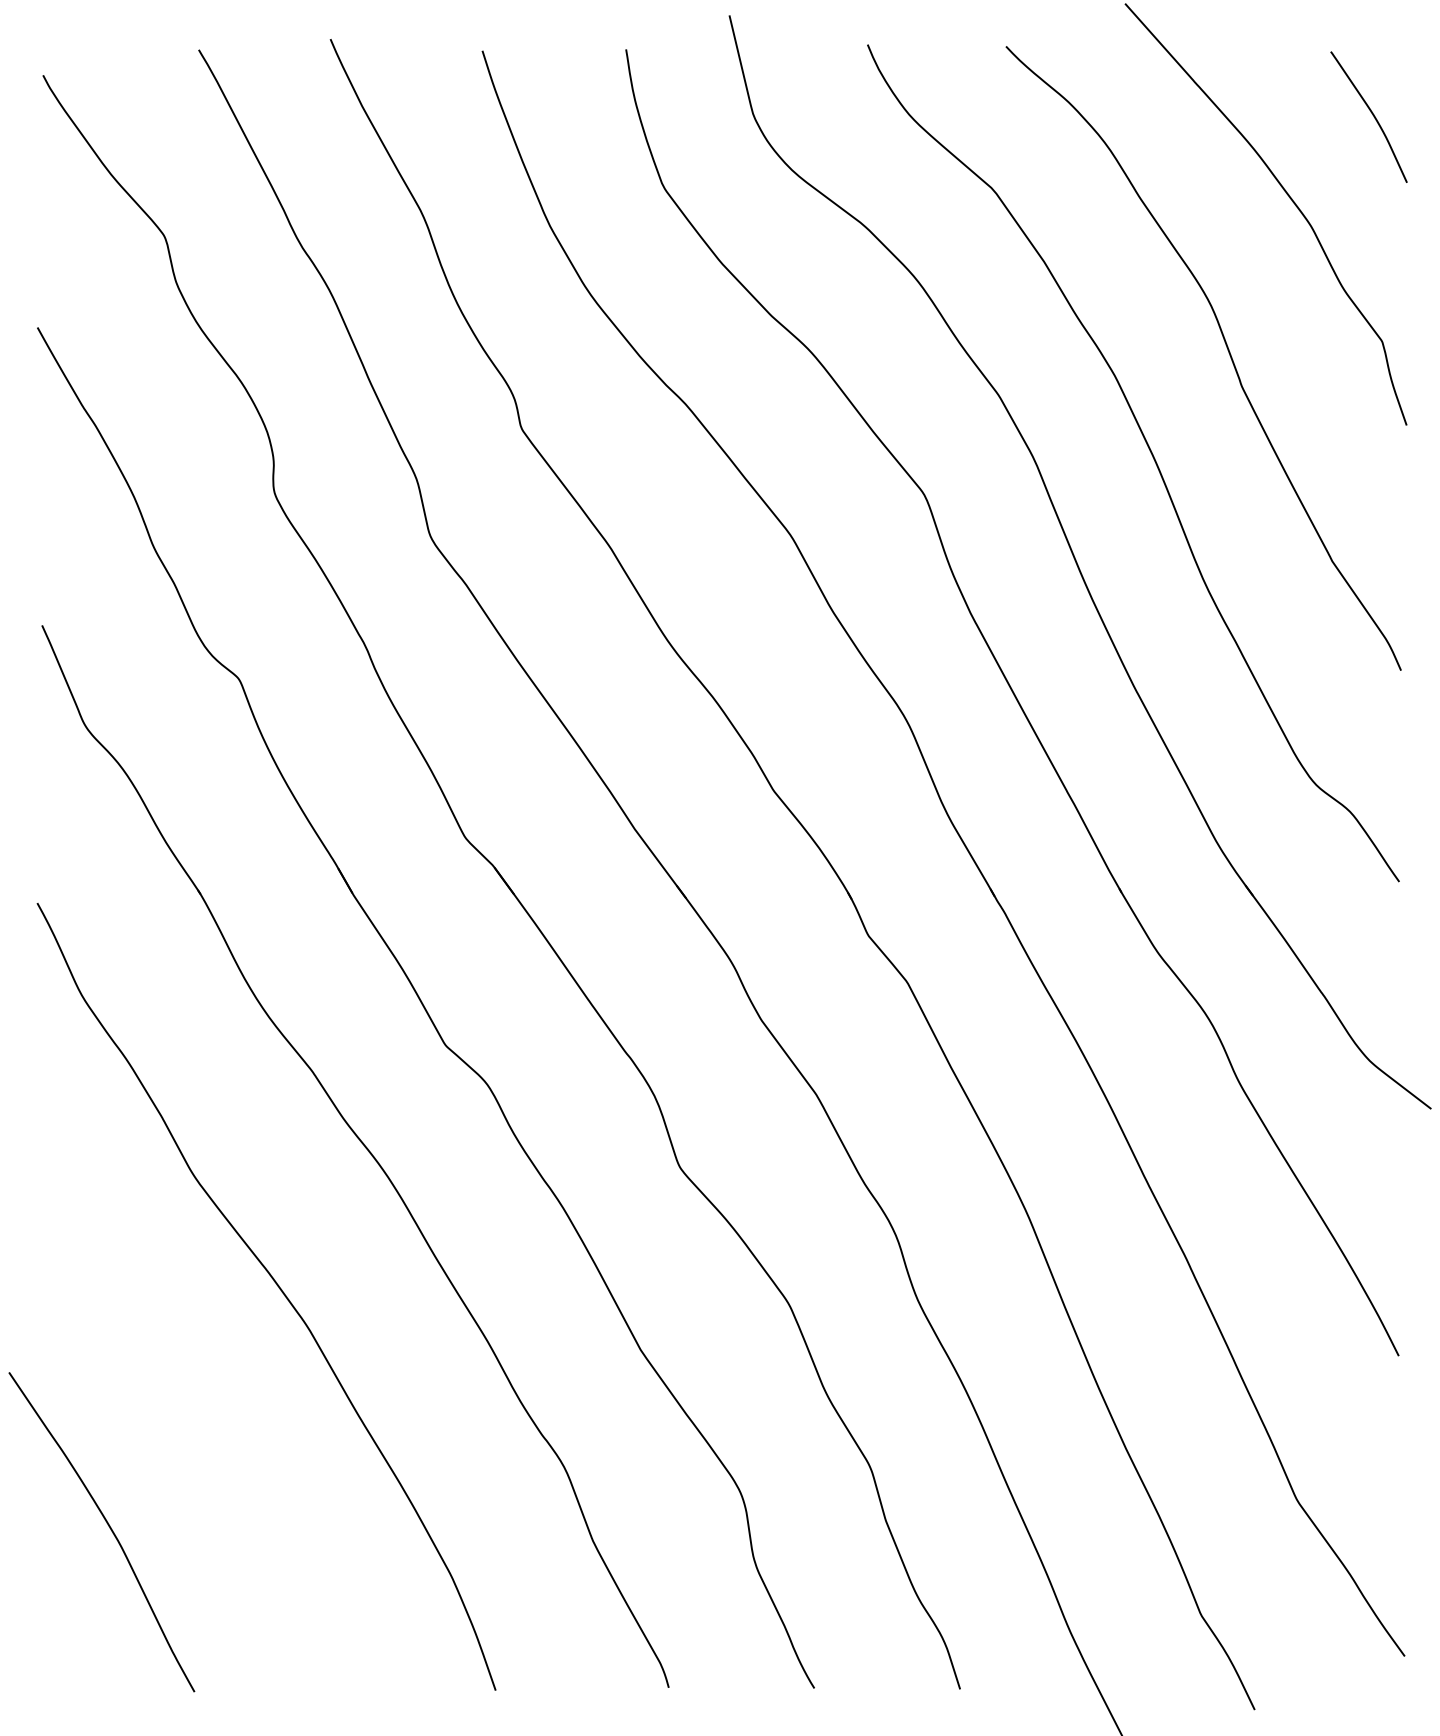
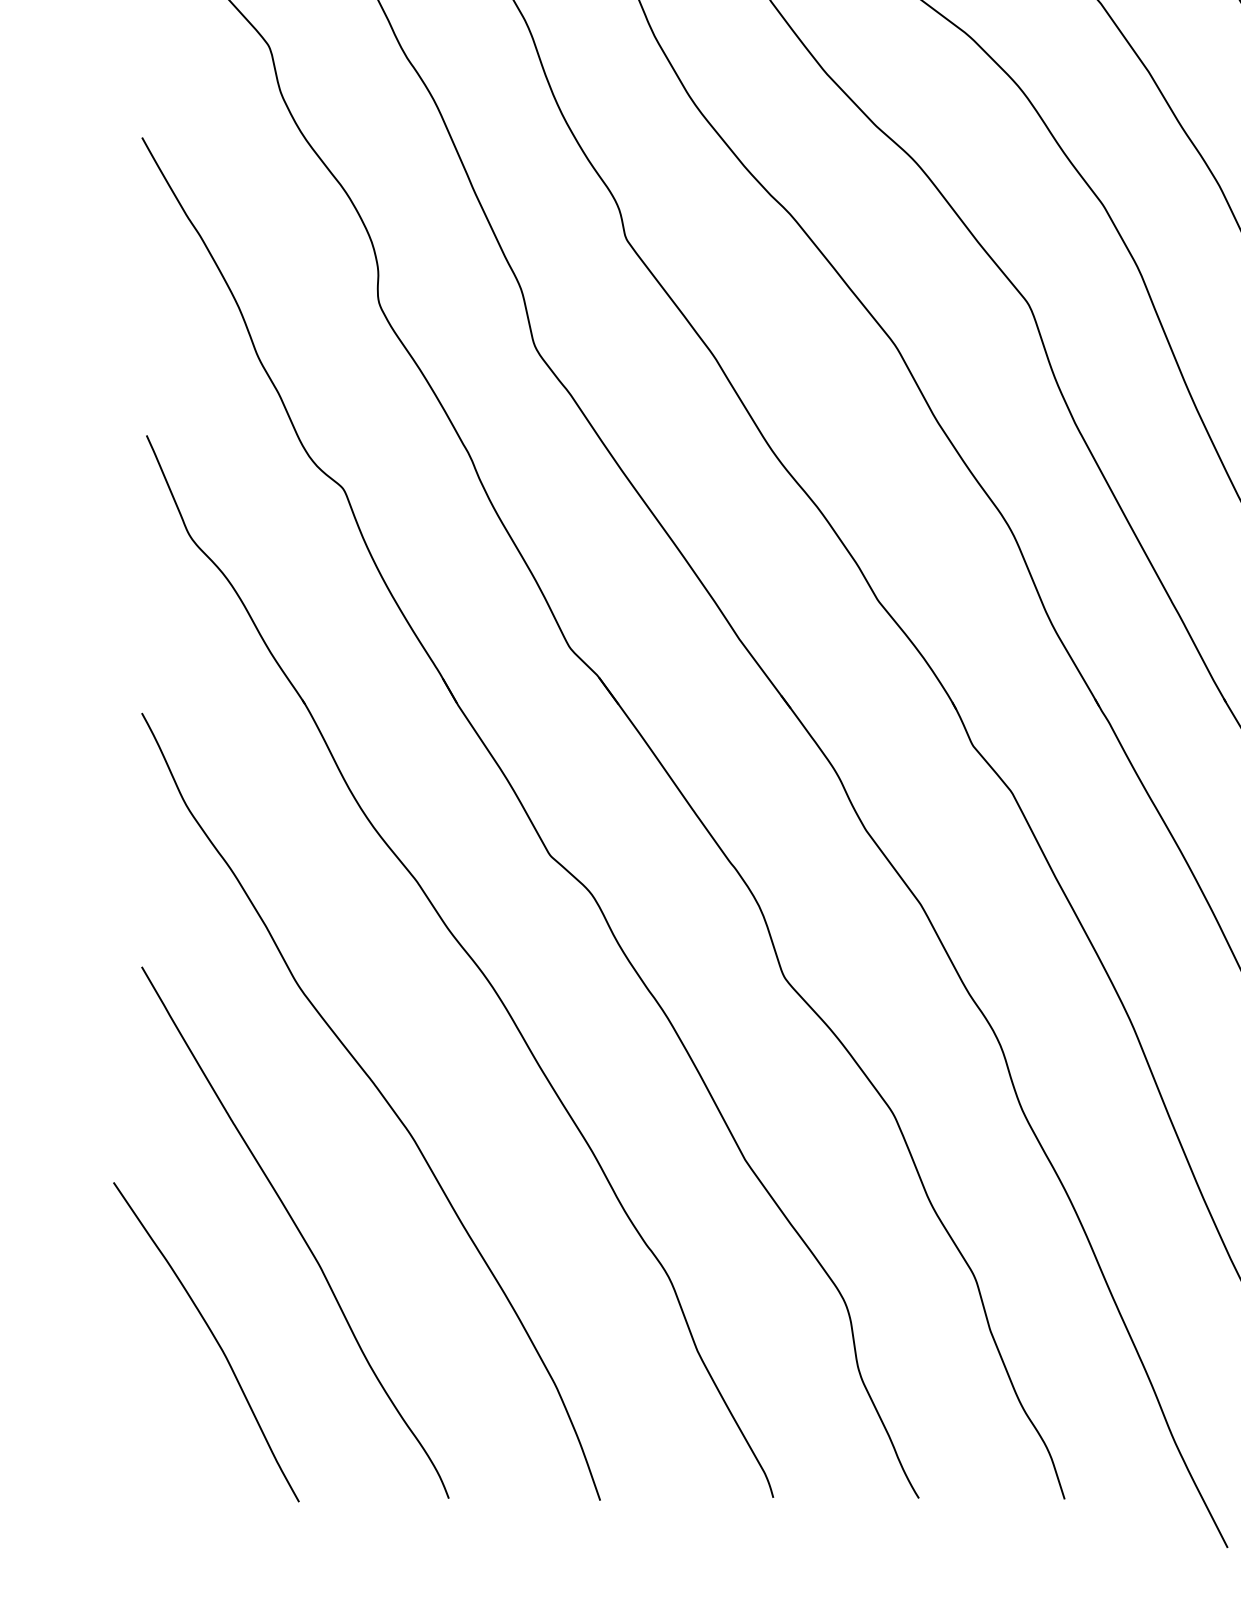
curve: (193, 1421) -> (298, 1231), added

